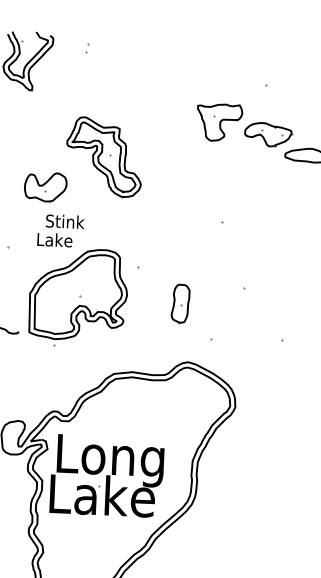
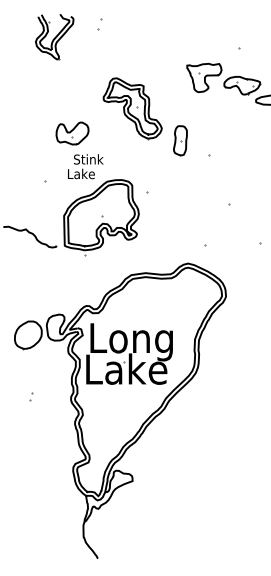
part: (88, 48) -> (100, 25), size x1.6
part: (104, 157) -> (132, 108), moved
part: (180, 303) -> (180, 140), moved

